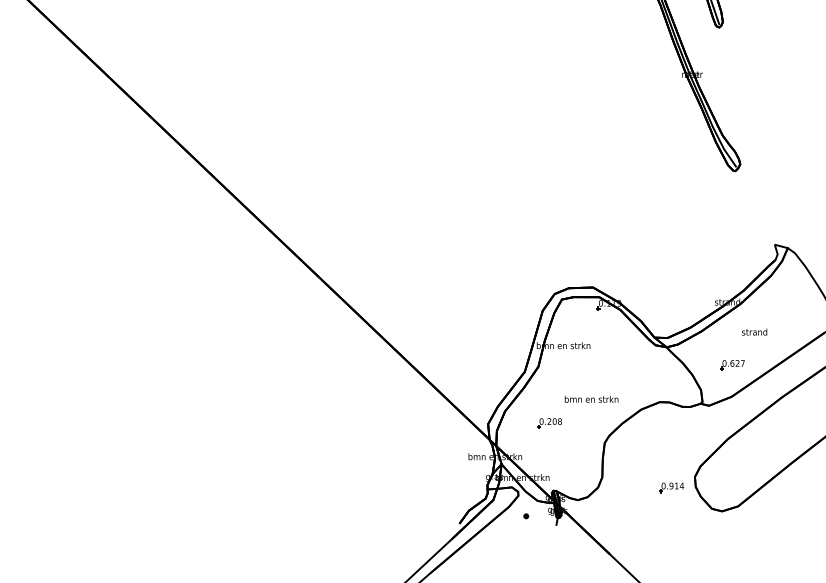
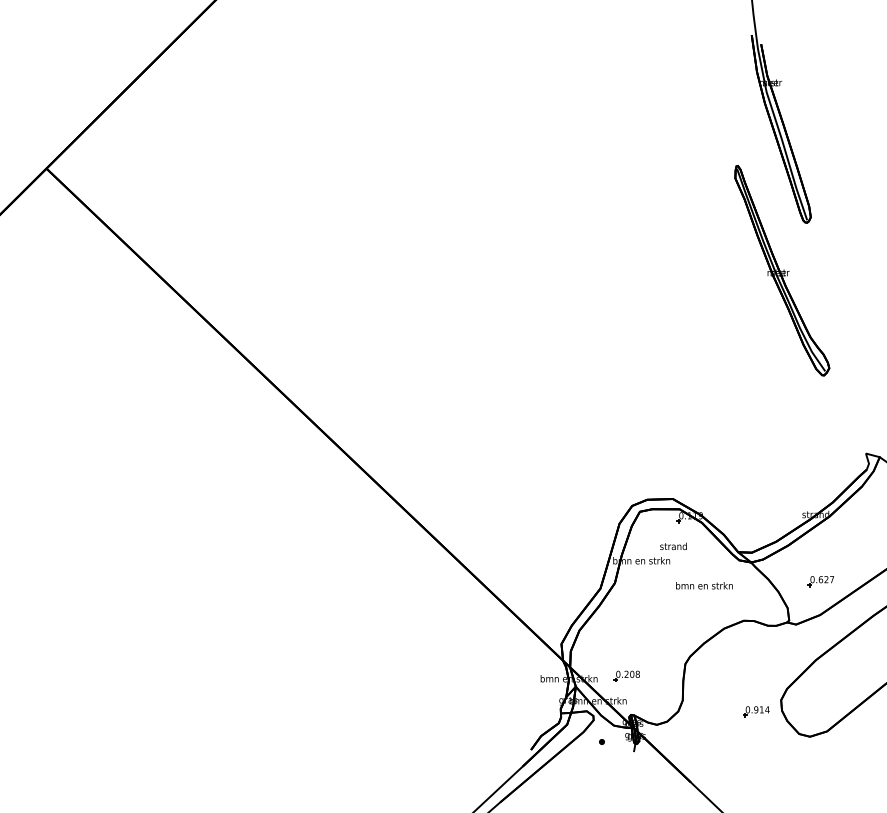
text: (754, 332) -> (673, 546), moved
text: (591, 399) -> (704, 585), moved
part: (549, 422) -> (626, 675), moved

